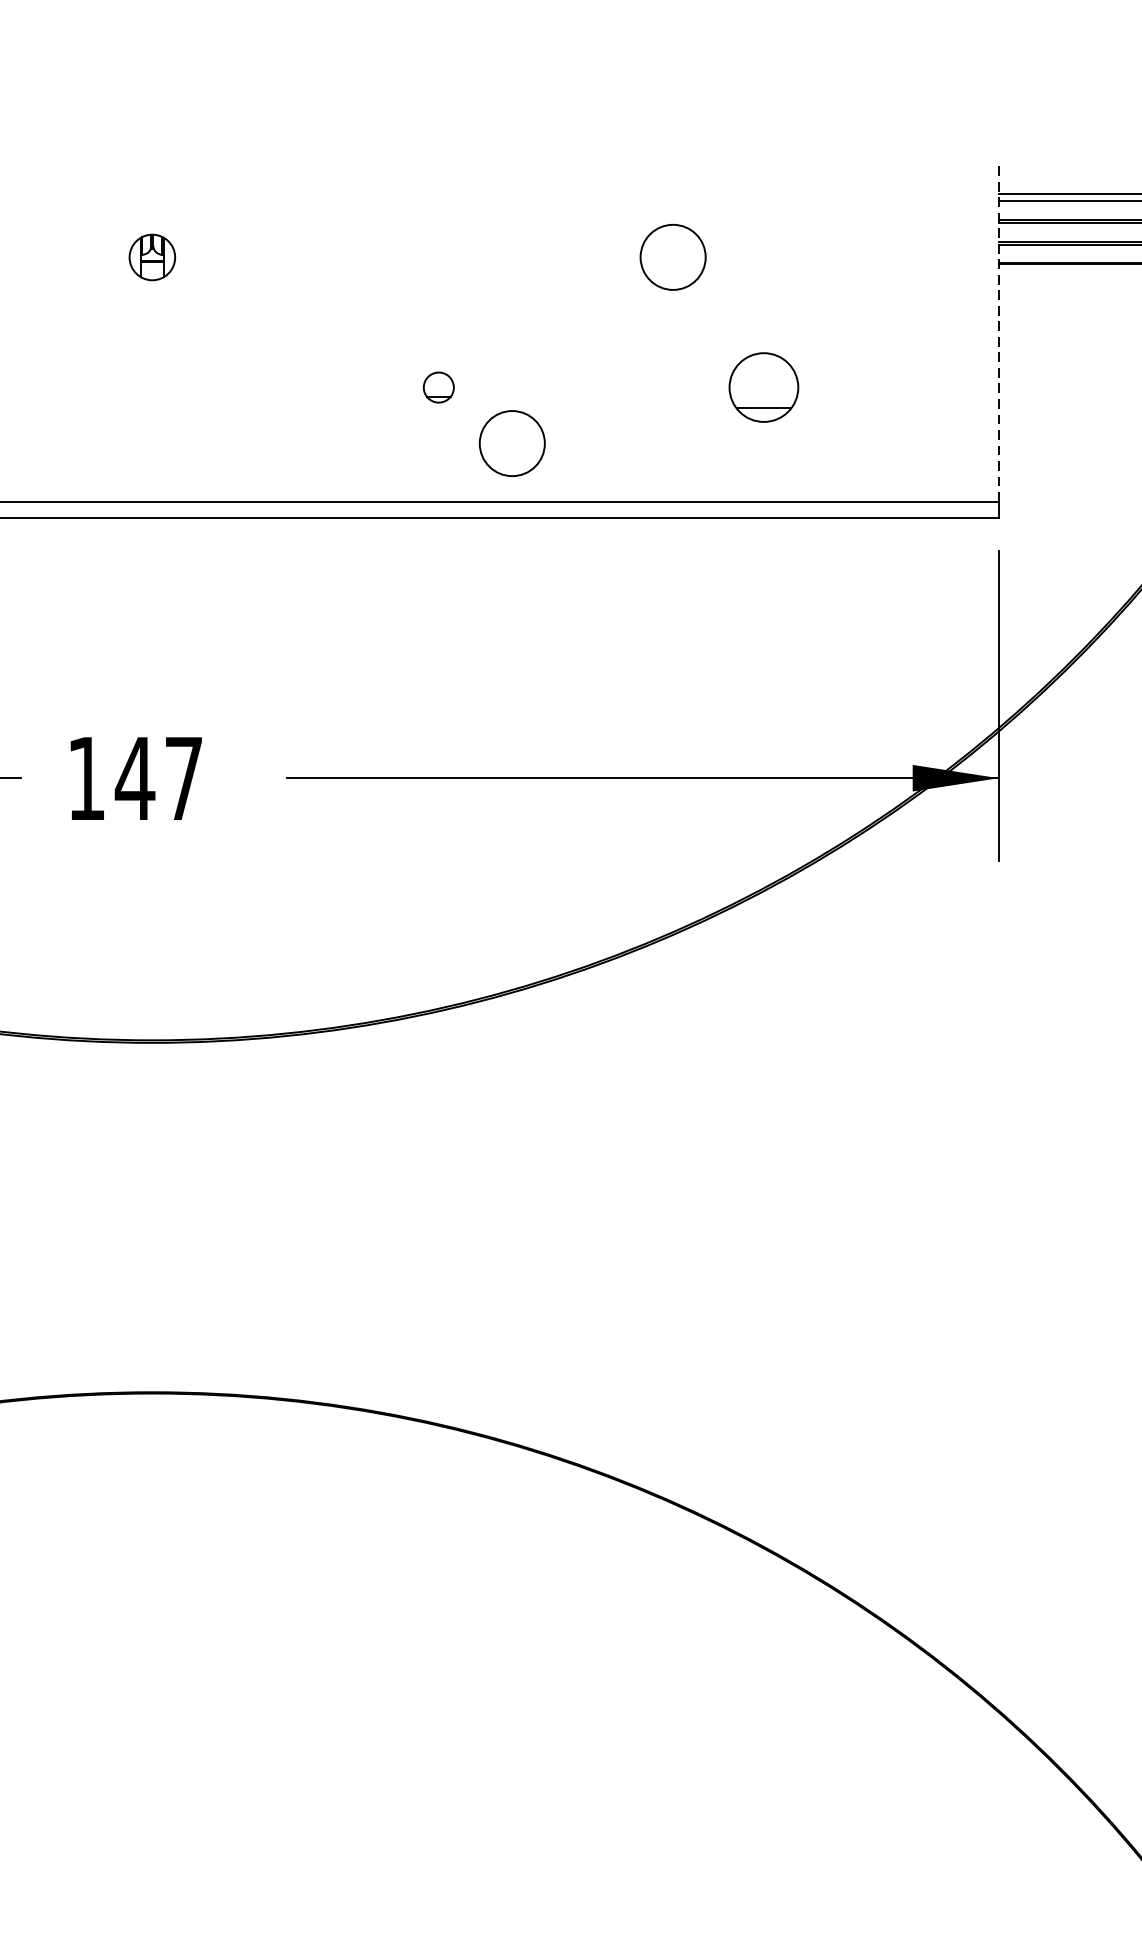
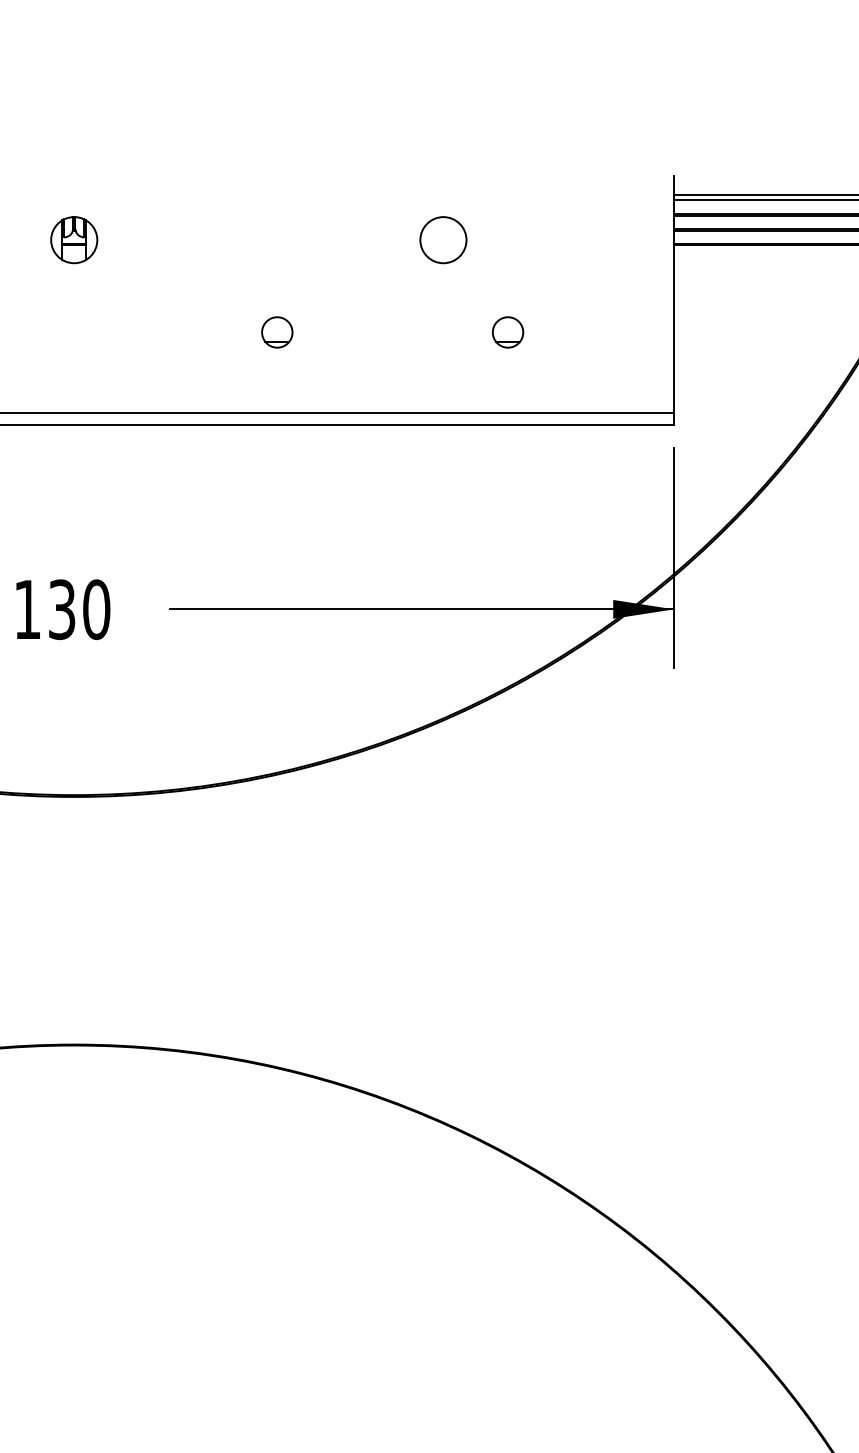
part: (152, 257) -> (74, 240), size x1.43
line: (999, 334) -> (674, 294), dashed -> solid
part: (439, 387) -> (277, 332), size x1.43
part: (764, 387) -> (508, 332), size x0.62
circle: (512, 444) -> (329, 372), removed
text: (158, 778) -> (78, 609), 147 -> 130

